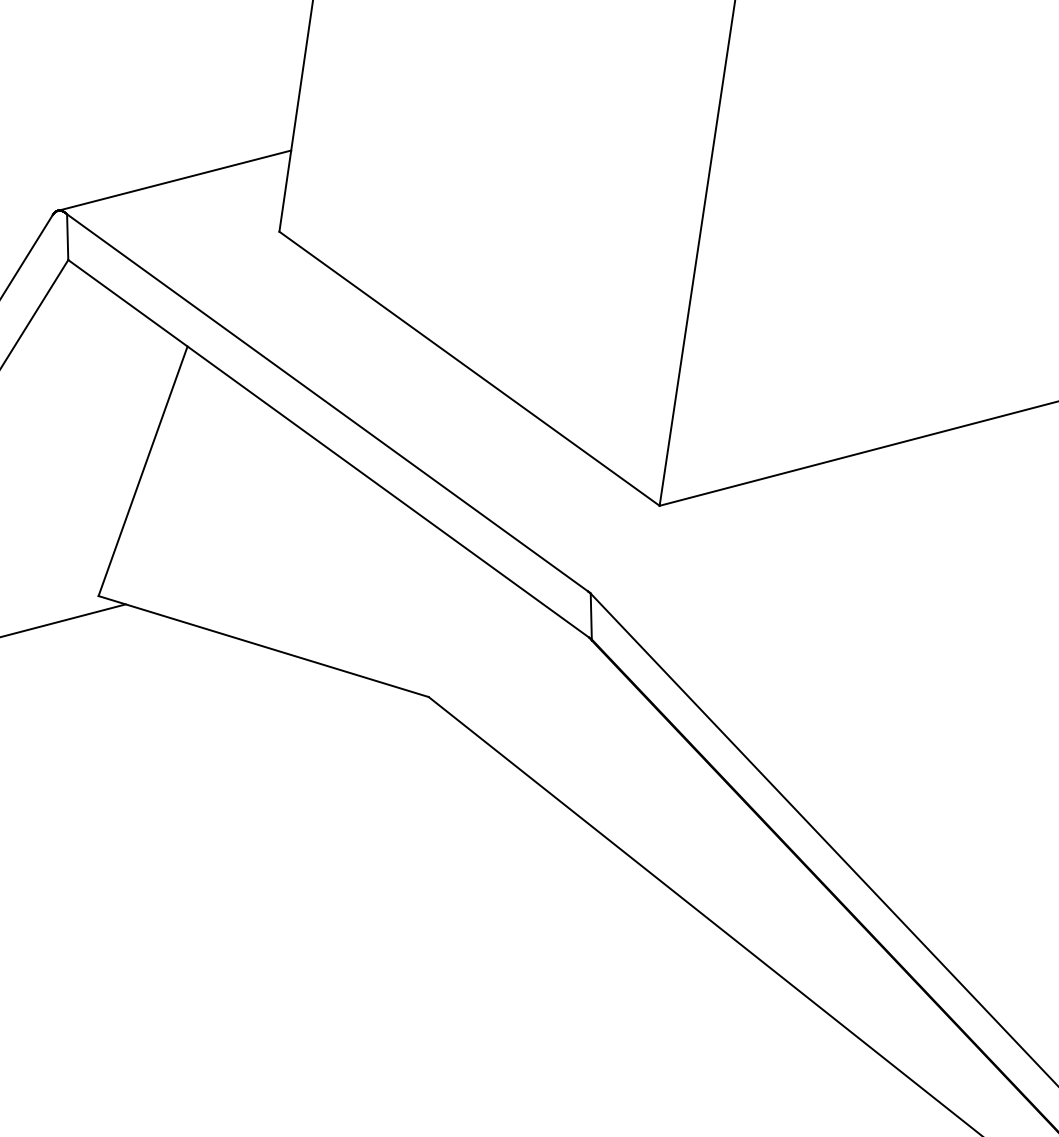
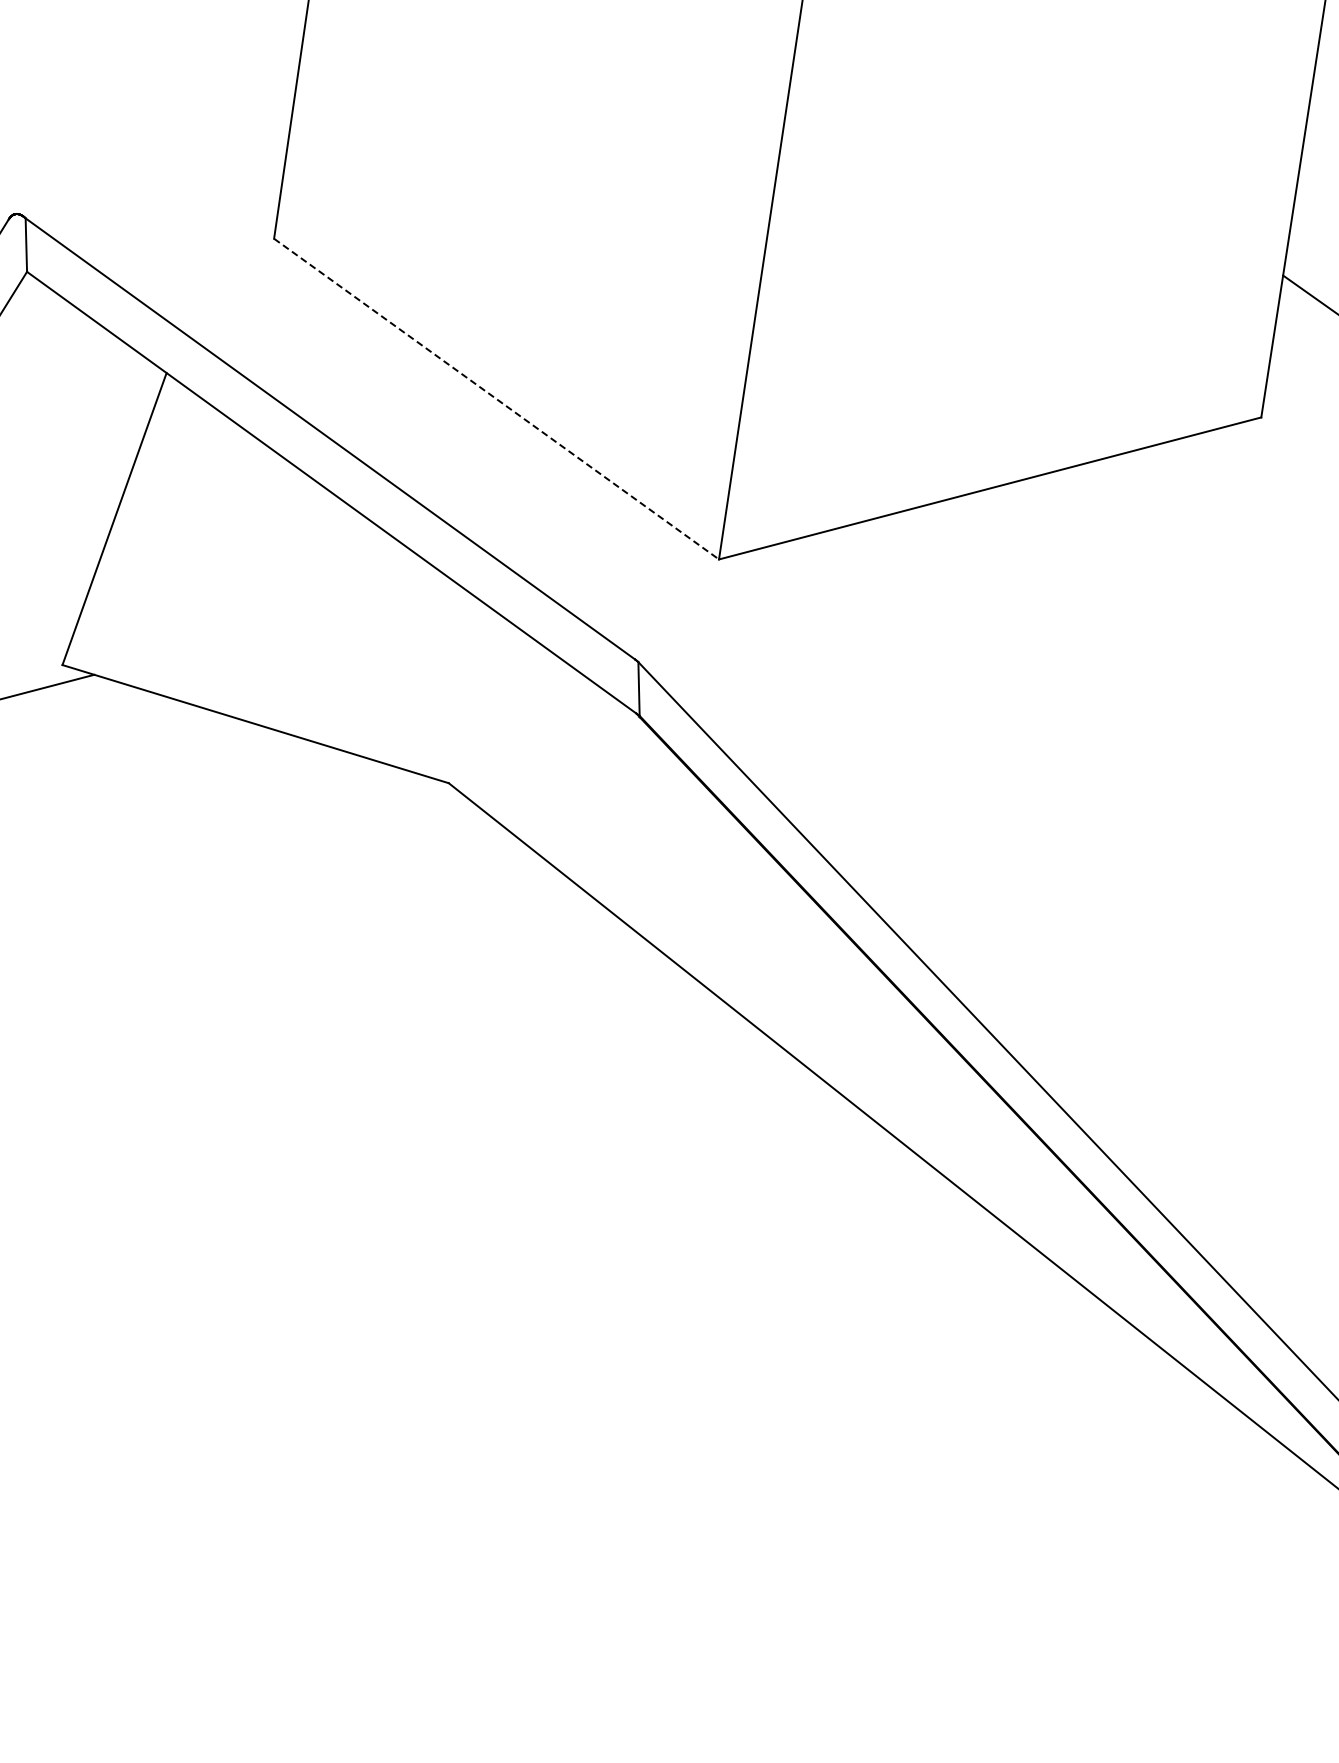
line: (174, 180) -> (151, 178), removed
line: (469, 369) -> (496, 399), solid -> dashed

